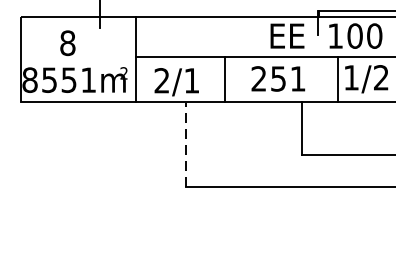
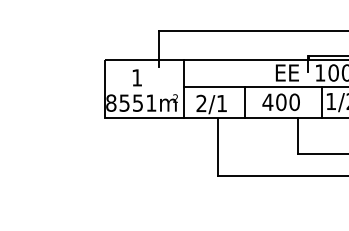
text: (68, 42) -> (137, 77), 8 -> 1
text: (277, 79) -> (280, 102), 251 -> 400
line: (186, 144) -> (218, 147), dashed -> solid

